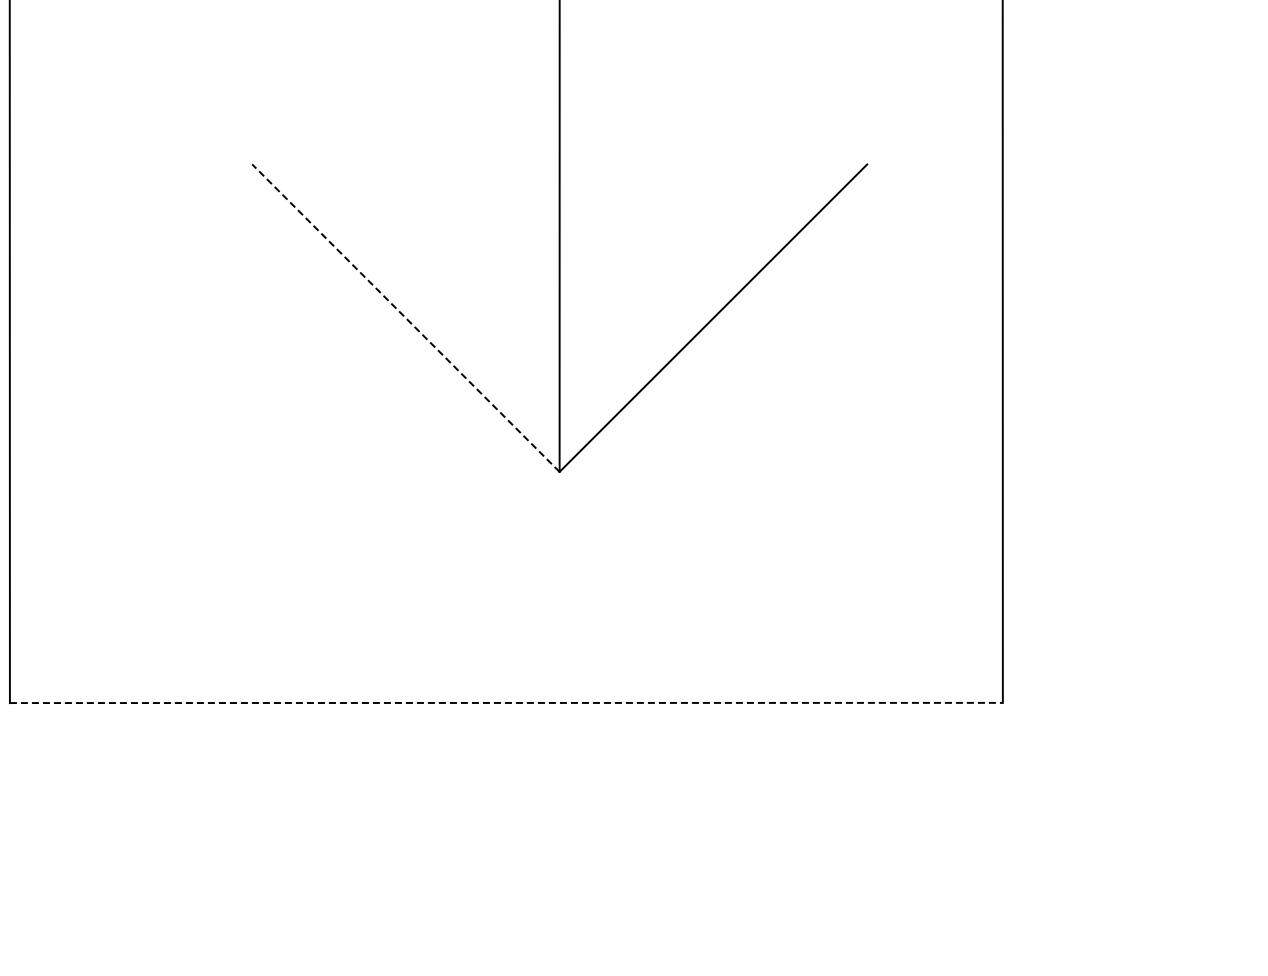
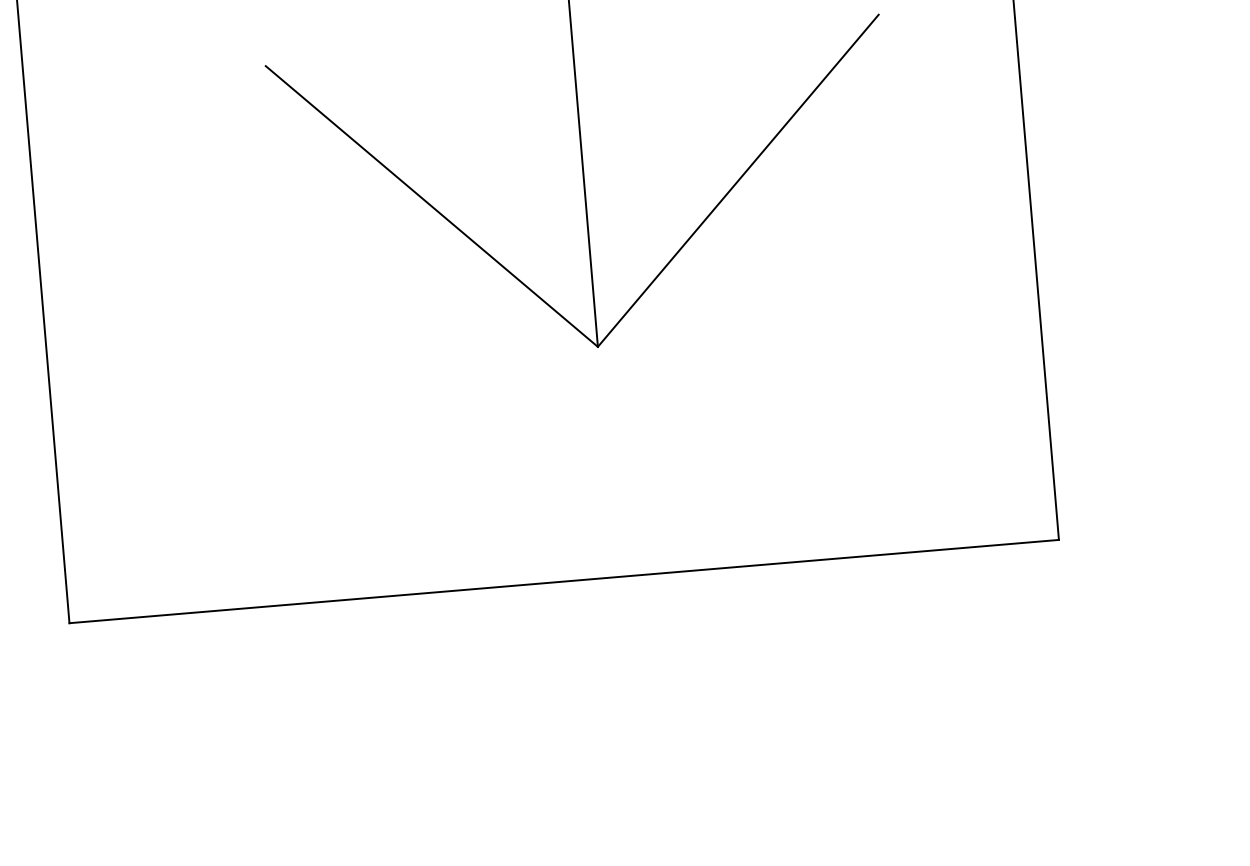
line: (405, 317) -> (431, 205), dashed -> solid
line: (506, 702) -> (564, 581), dashed -> solid

